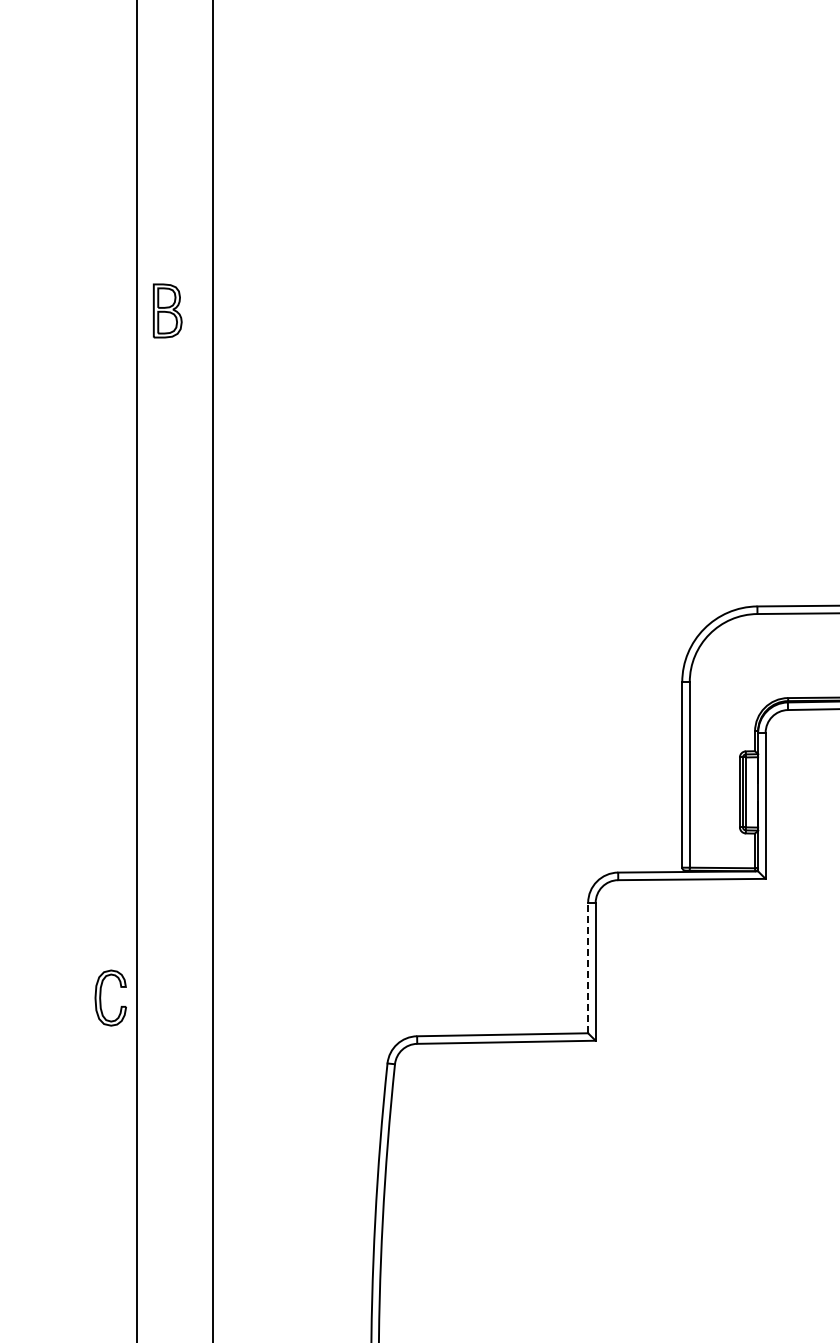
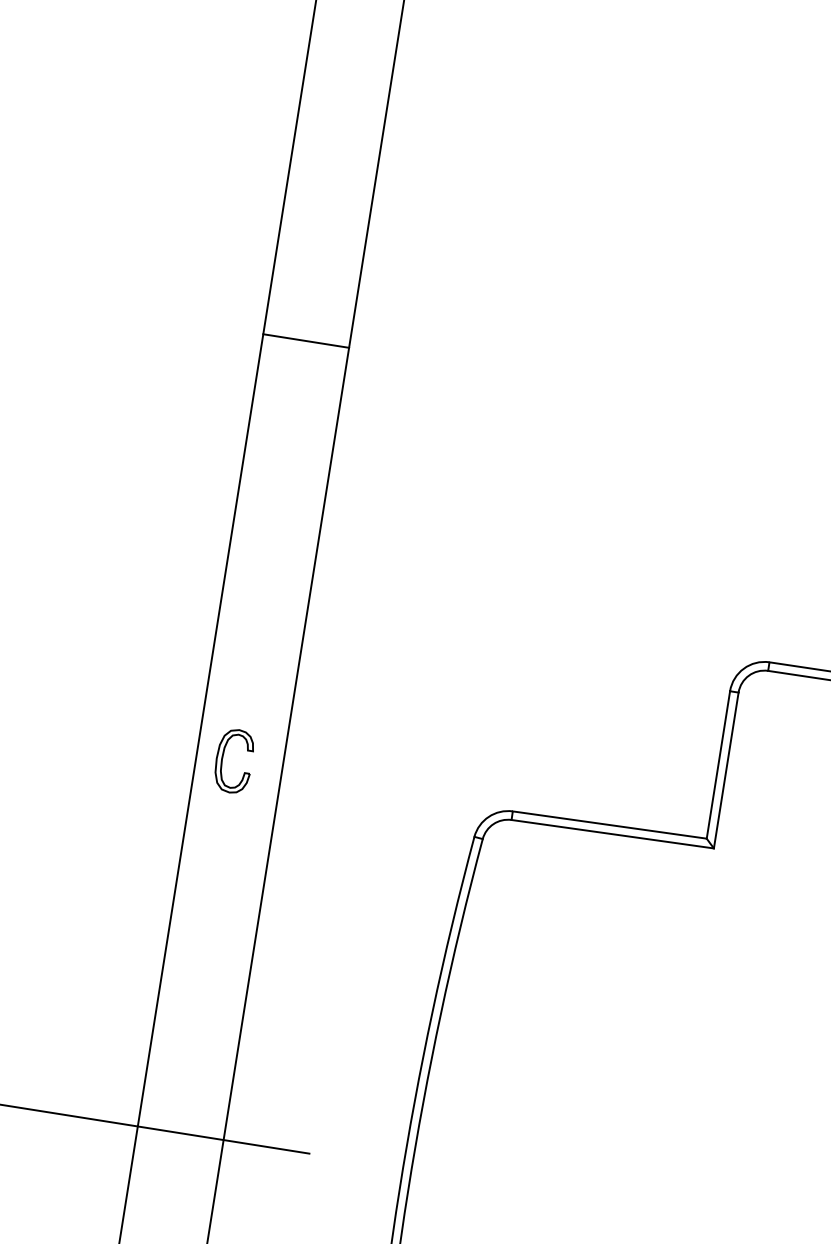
line: (174, 658) -> (306, 340), added
line: (588, 967) -> (718, 764), dashed -> solid
part: (101, 997) -> (223, 758), moved

